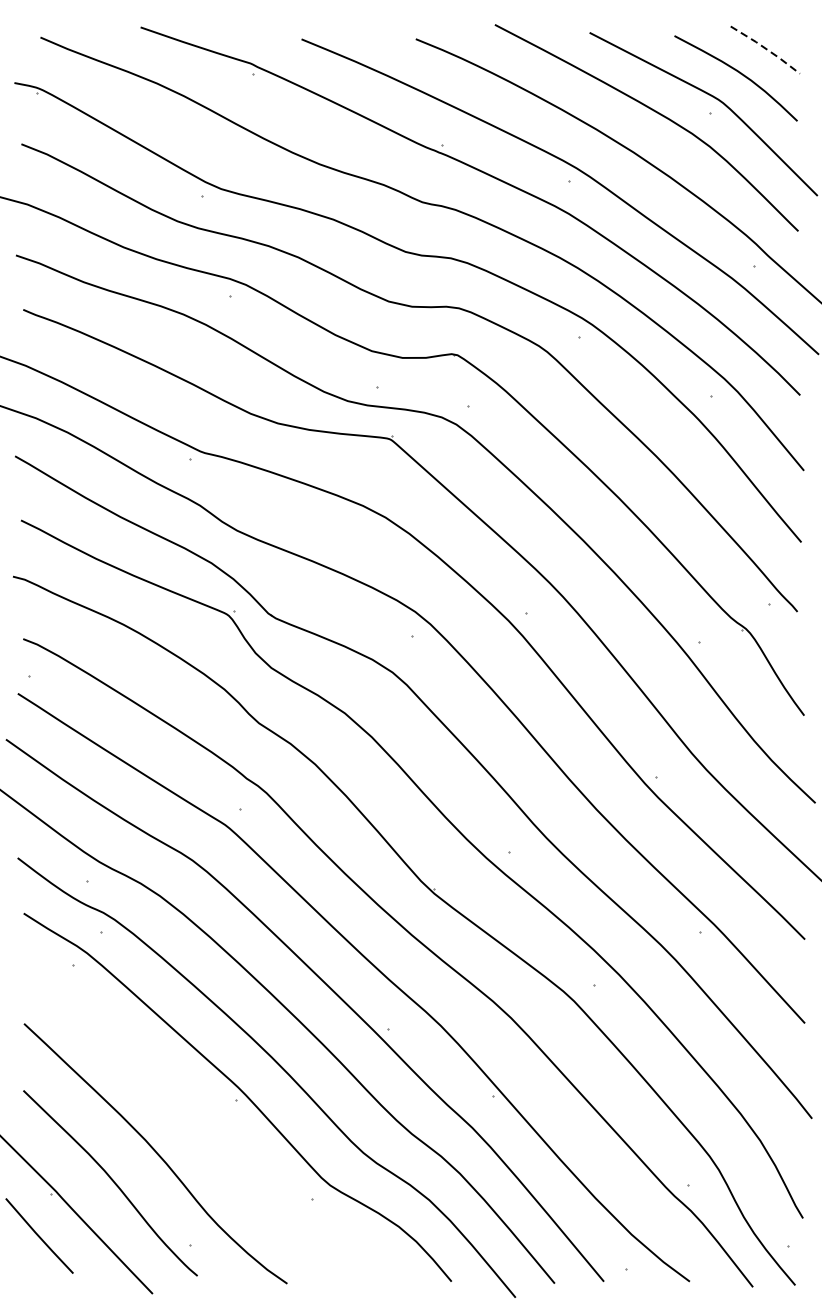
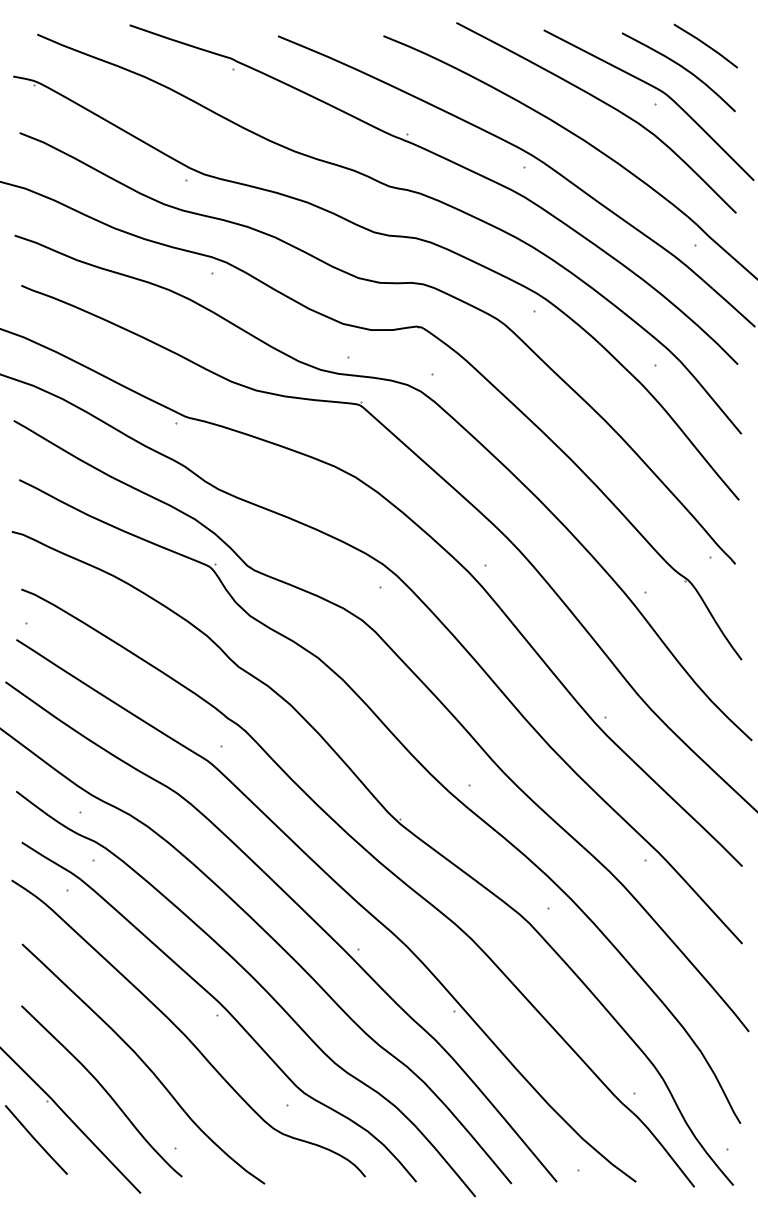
line: (767, 49) -> (707, 45), dashed -> solid
curve: (199, 1119) -> (183, 1032), added

